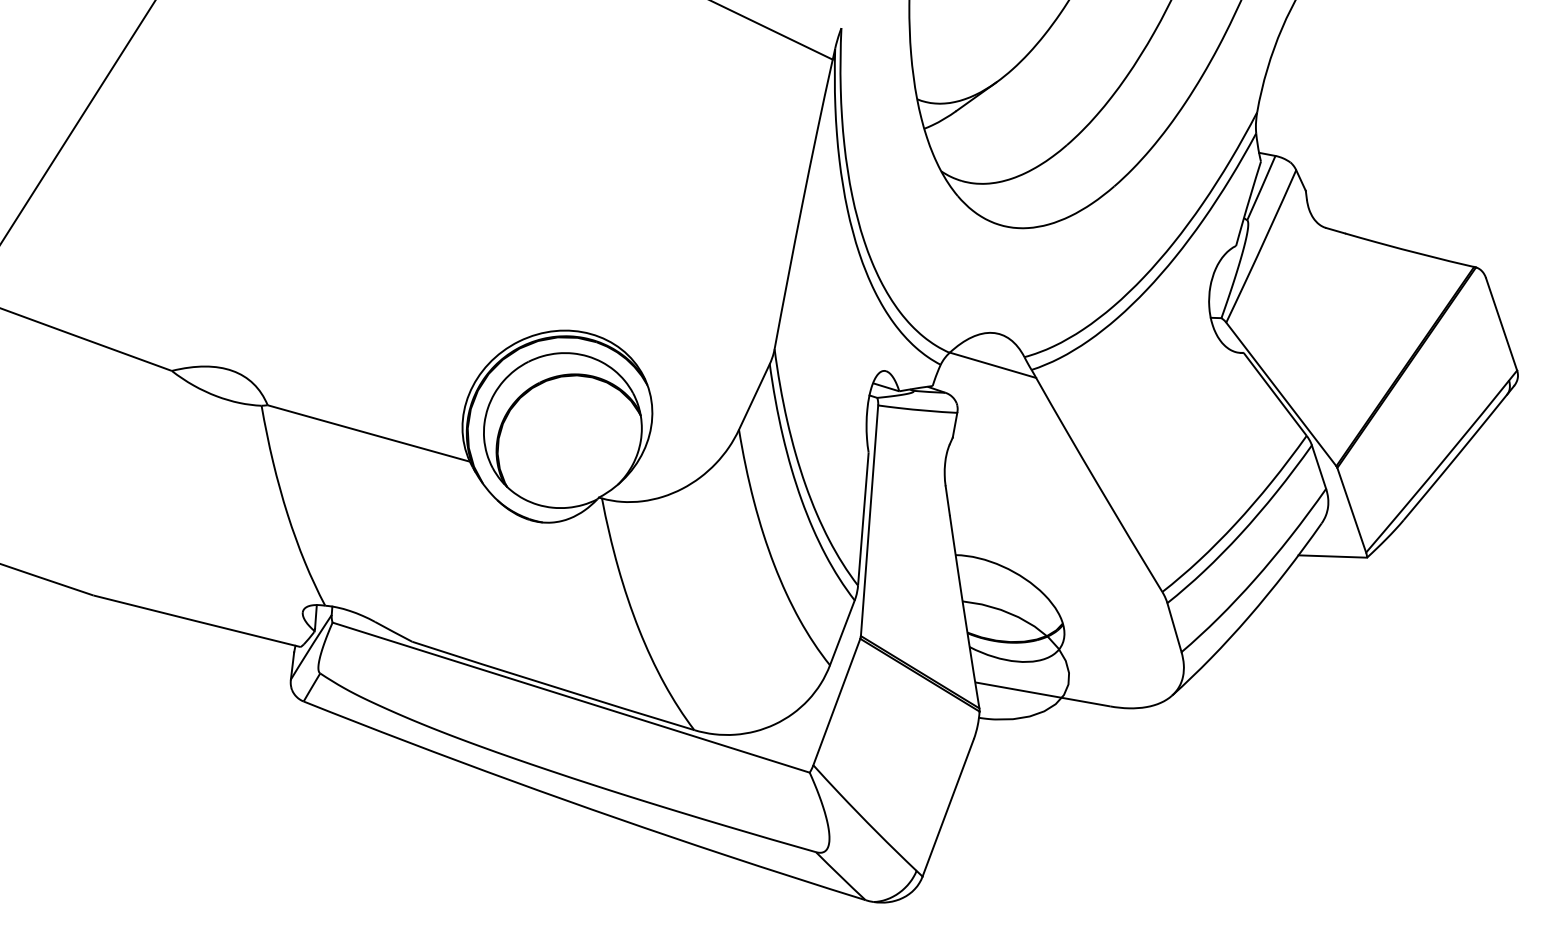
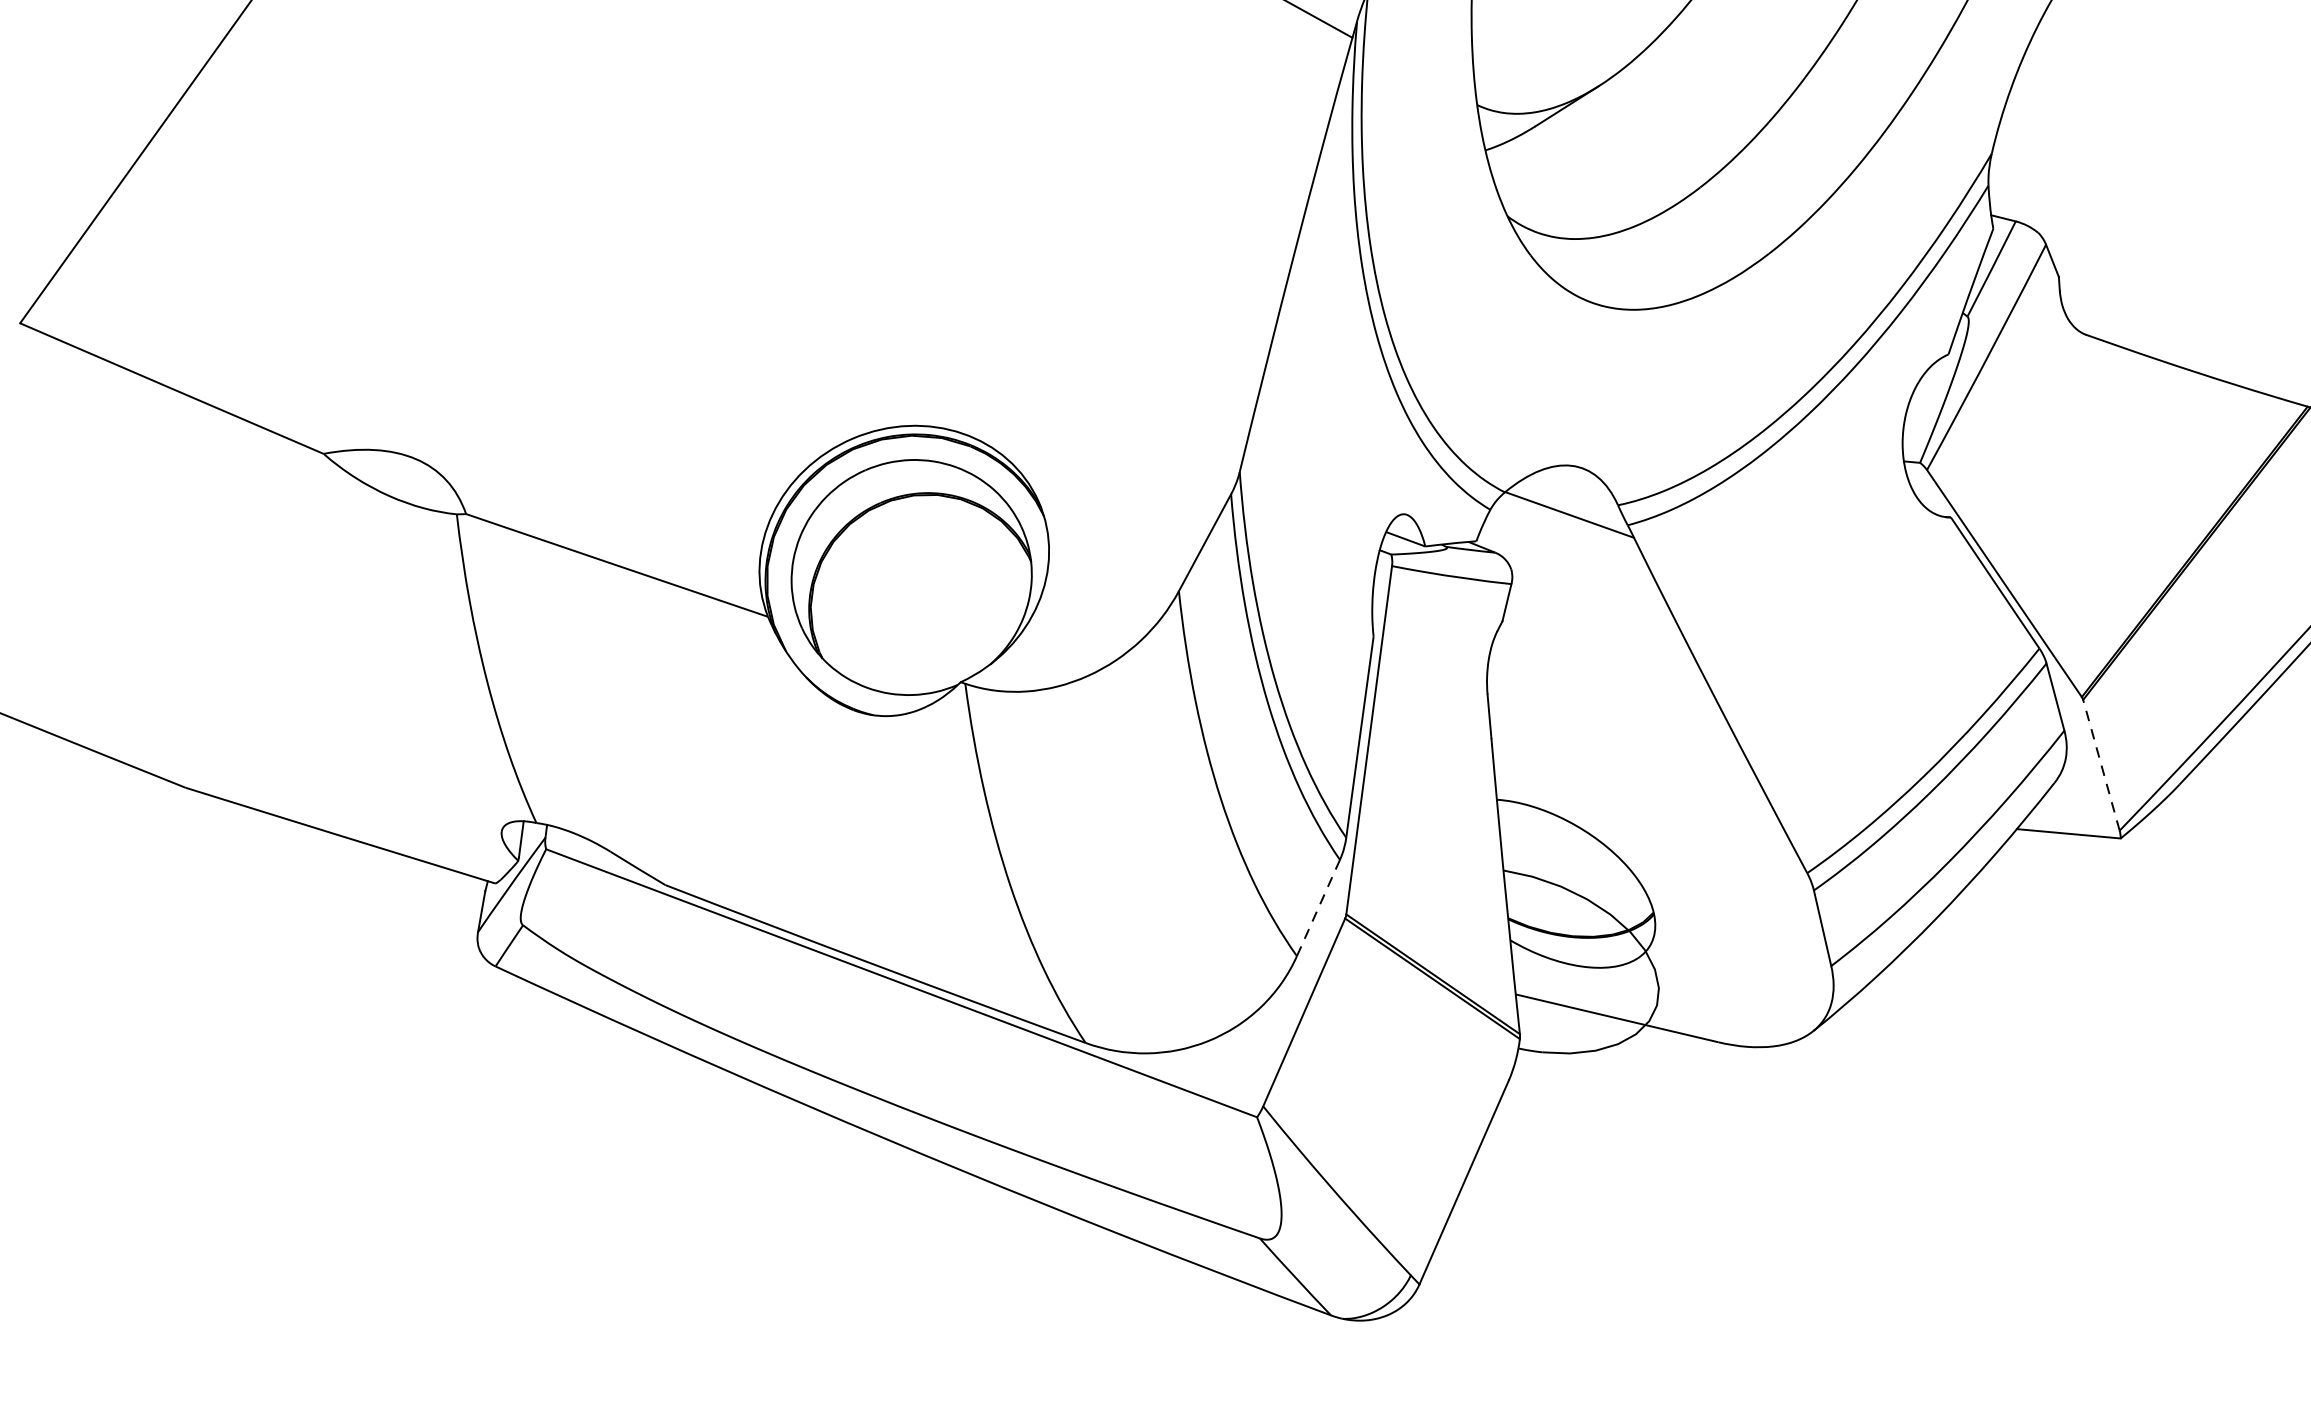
line: (1351, 510) -> (2101, 765), solid -> dashed
line: (842, 632) -> (1318, 907), solid -> dashed

